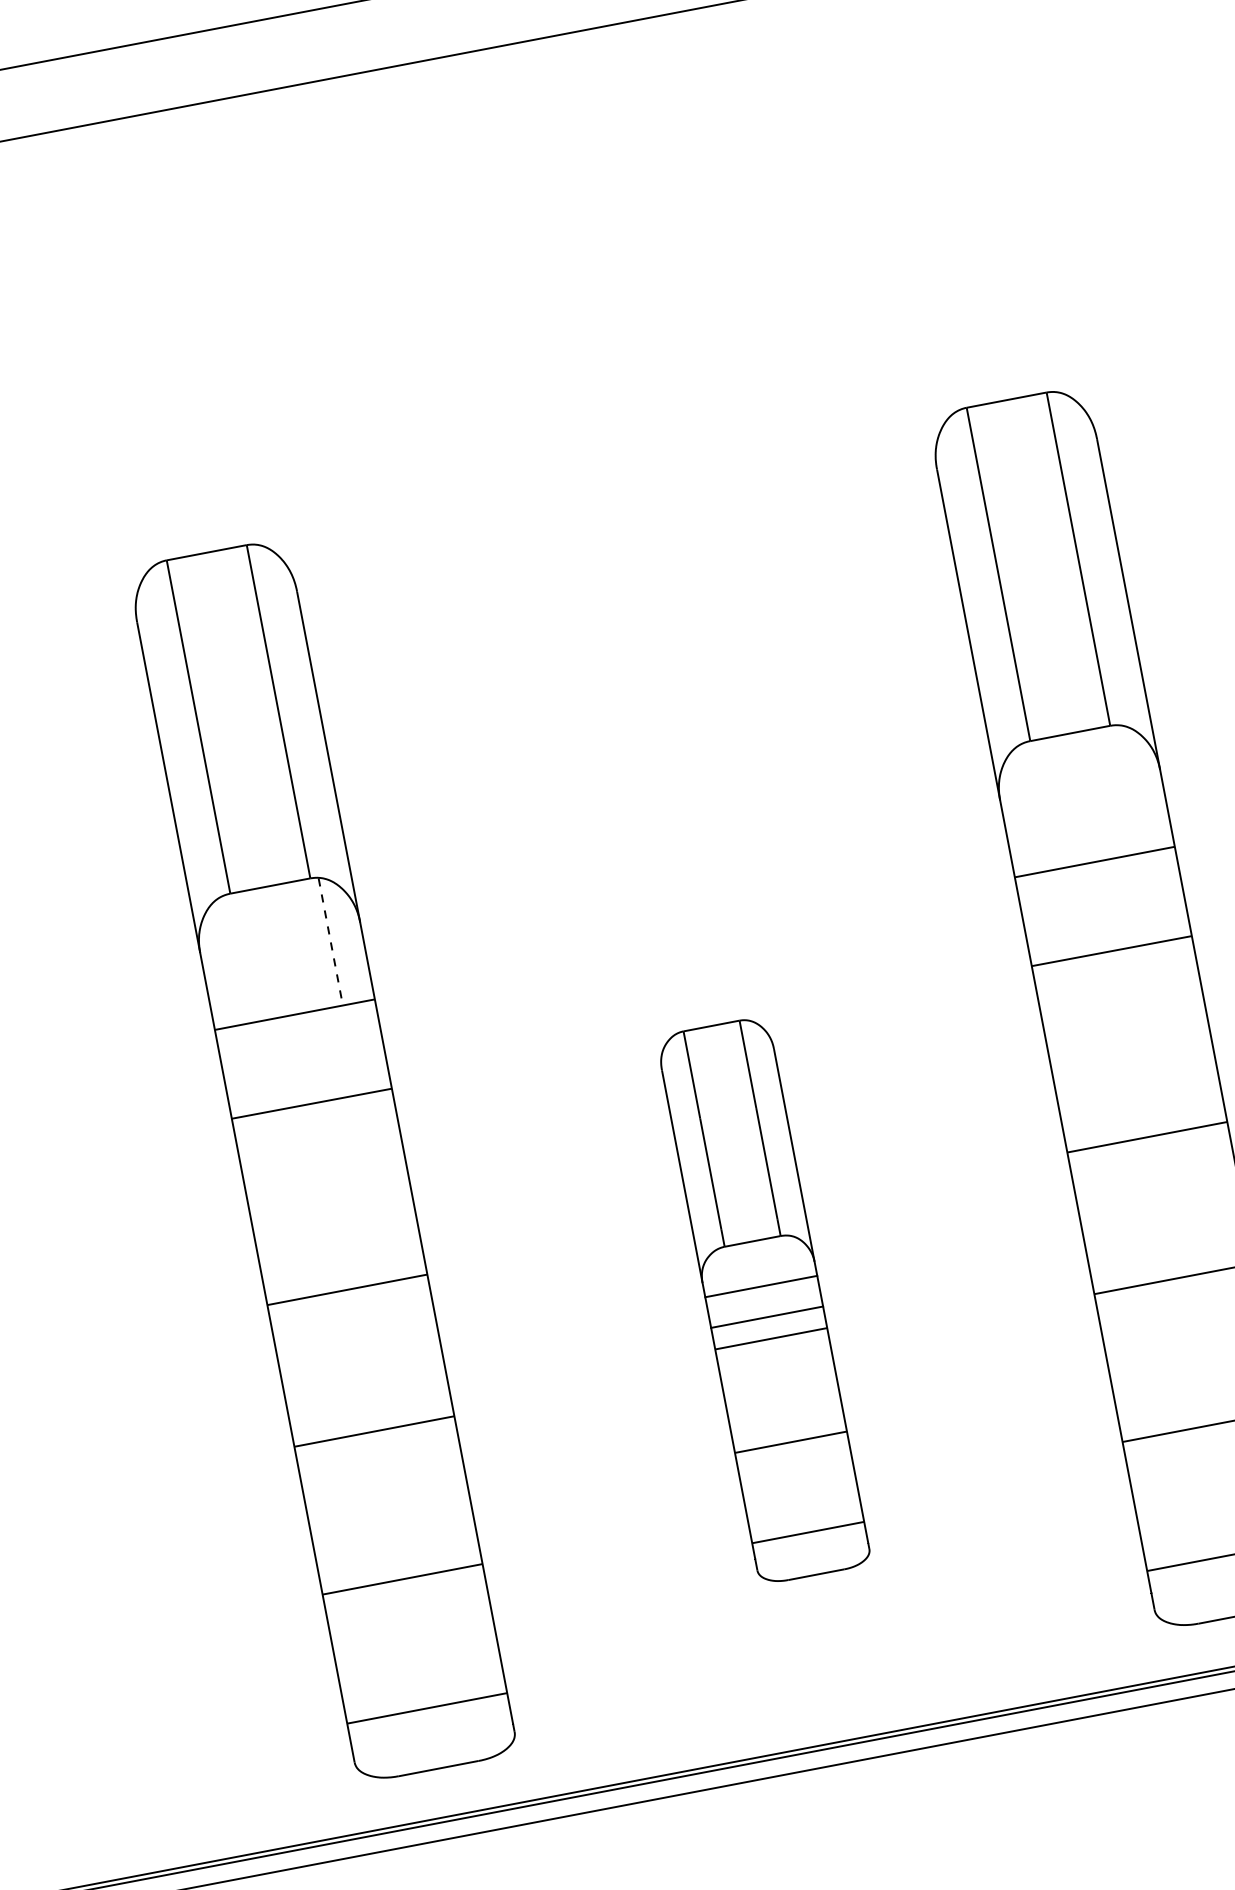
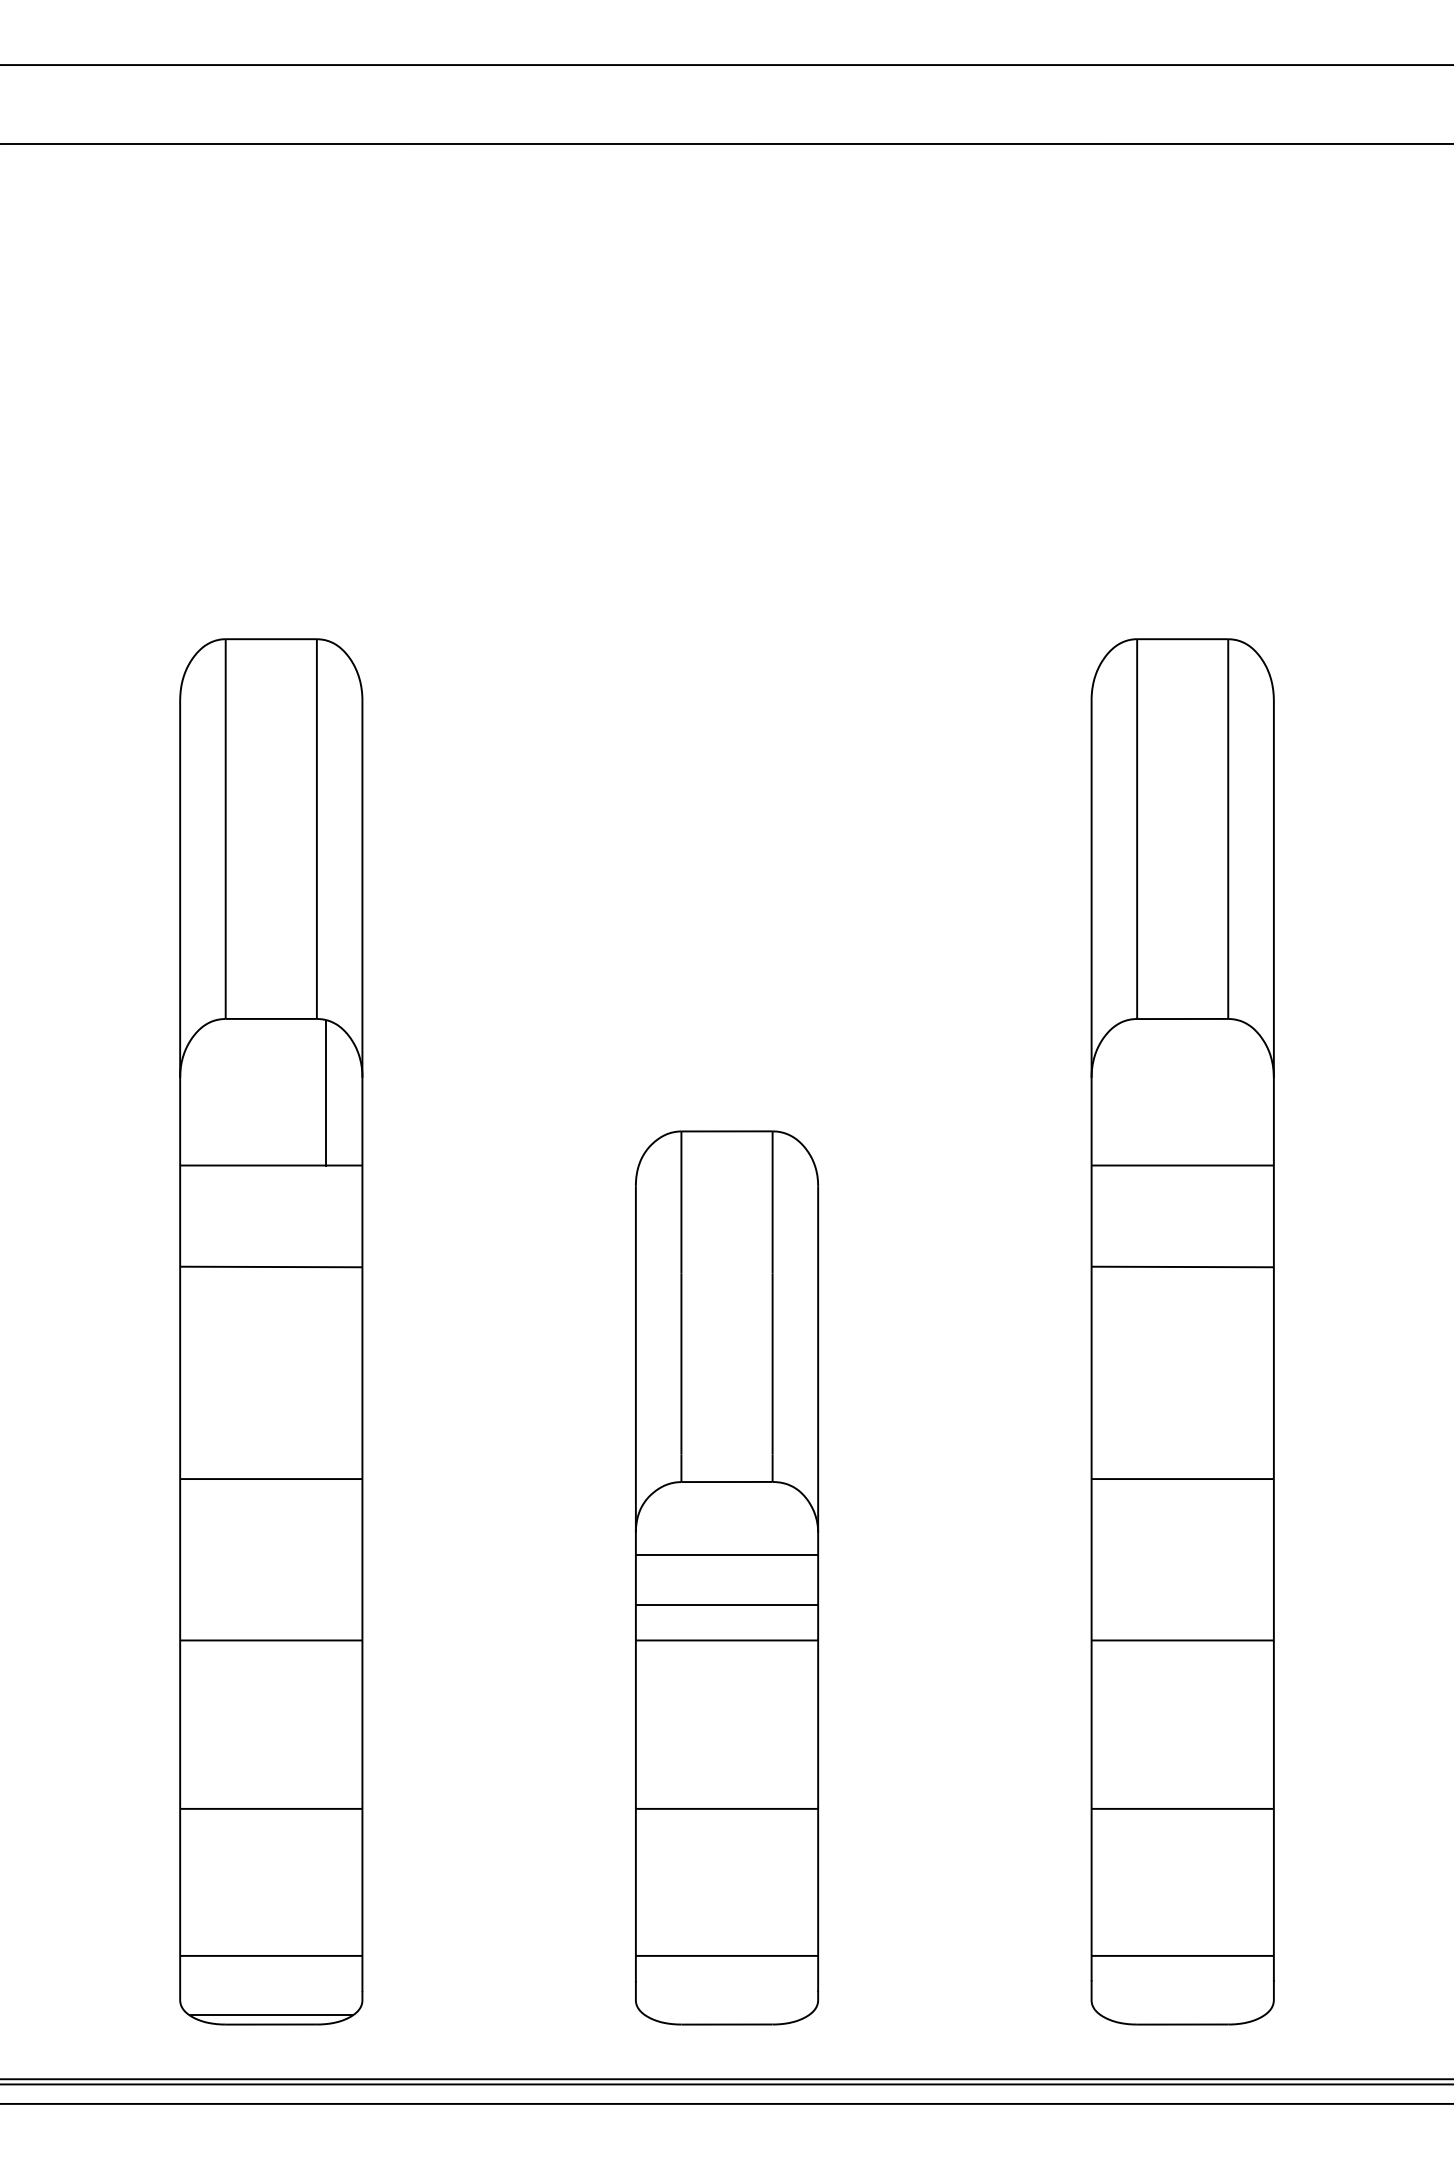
line: (330, 942) -> (325, 1093), dashed -> solid
part: (763, 1300) -> (726, 1577), size x1.43
line: (437, 1760) -> (271, 2015), added

